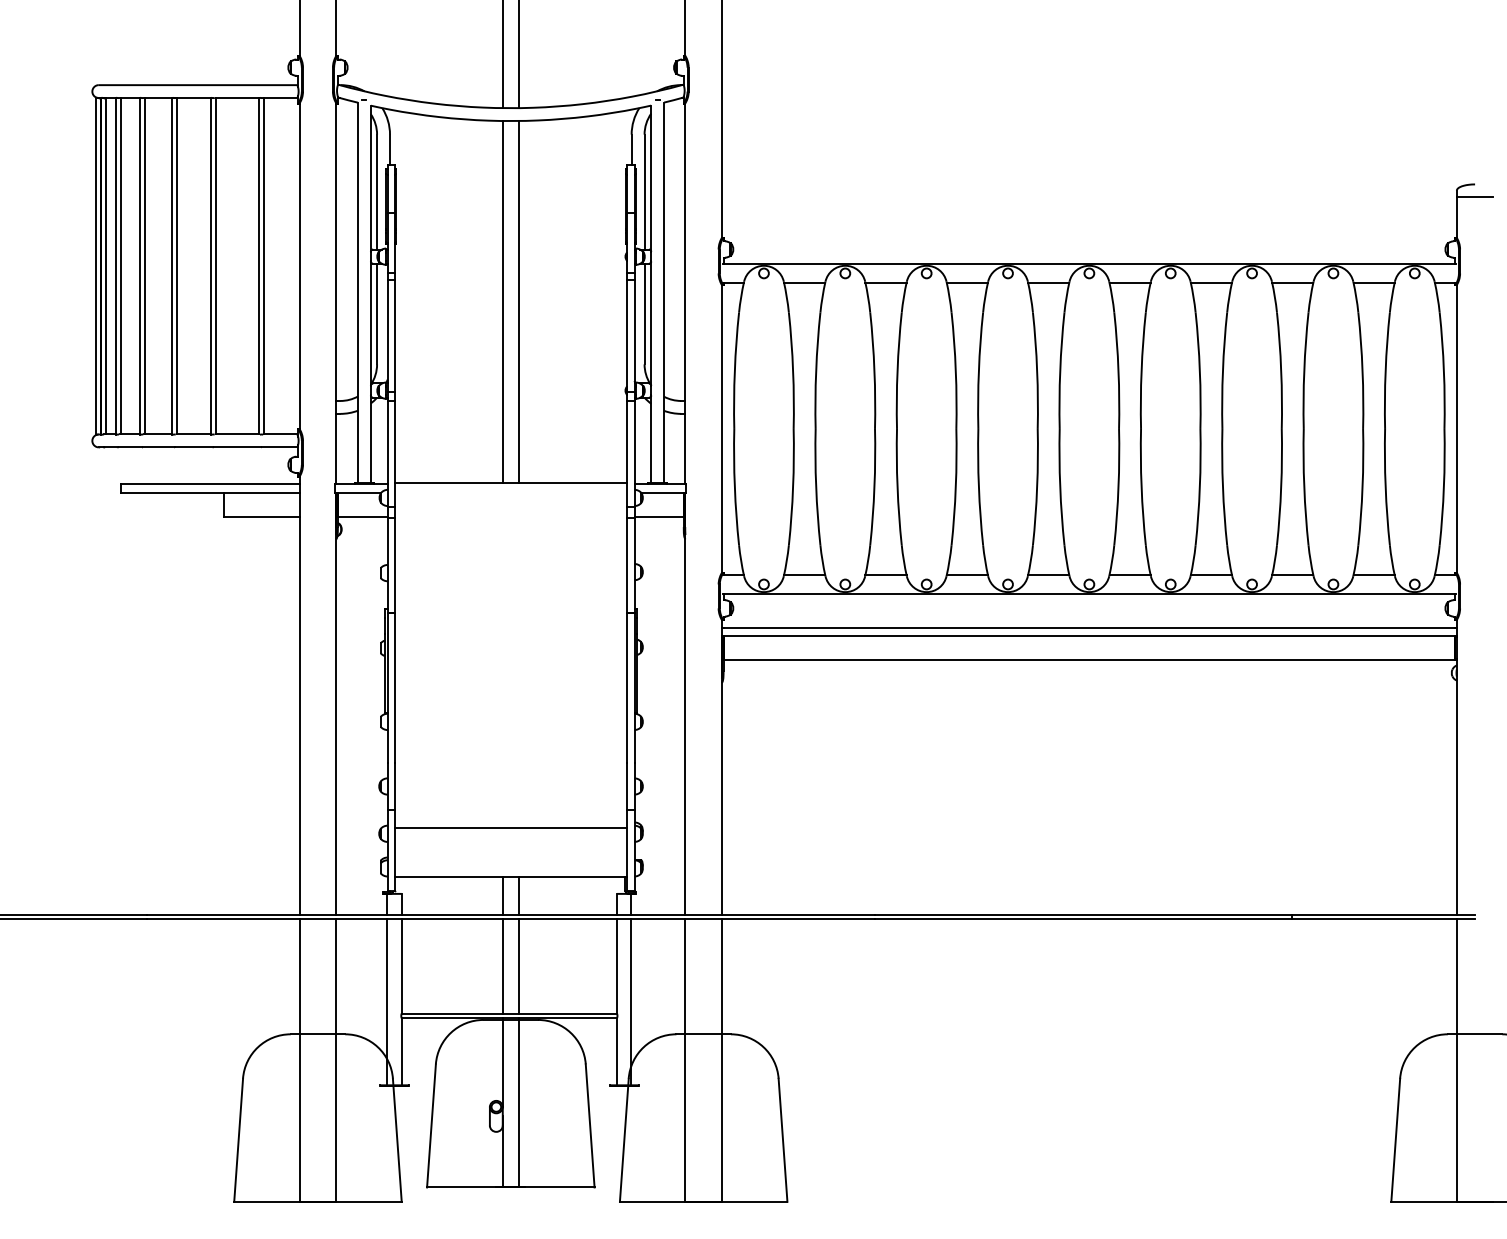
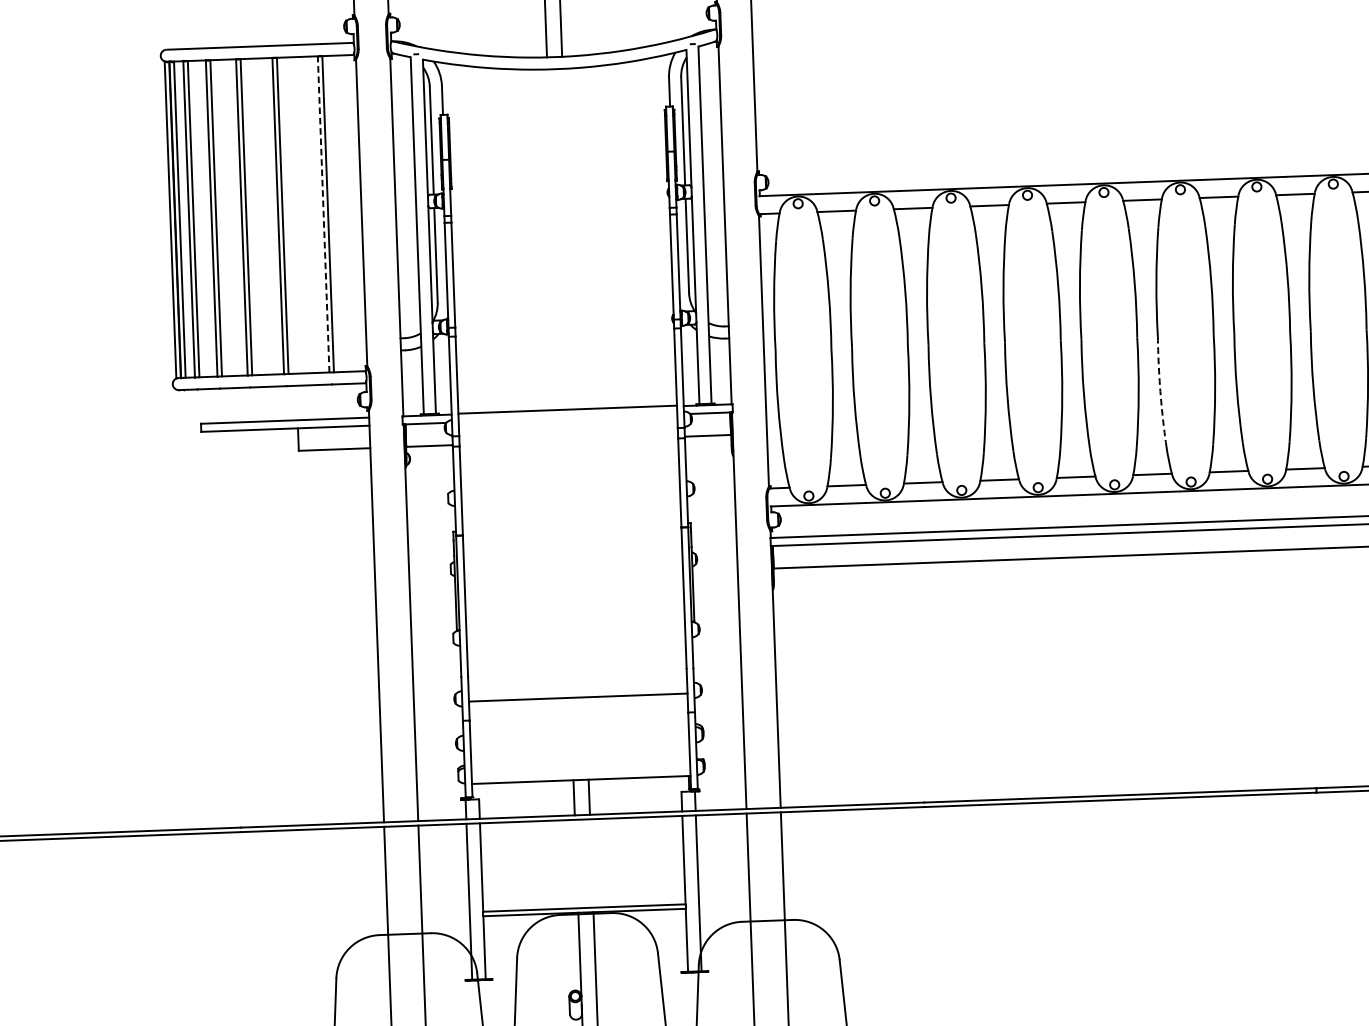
line: (259, 265) -> (323, 213), solid -> dashed
line: (502, 302) -> (553, 240), removed
line: (518, 302) -> (568, 239), removed
arc: (1141, 487) -> (1160, 391), solid -> dashed
line: (510, 827) -> (577, 697), moved
line: (502, 966) -> (576, 864), removed
line: (518, 966) -> (591, 863), removed

